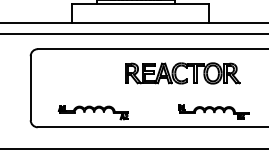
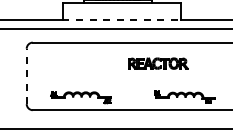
line: (141, 23) -> (122, 20), solid -> dashed
part: (182, 73) -> (158, 63), size x0.6
line: (30, 87) -> (26, 75), solid -> dashed

